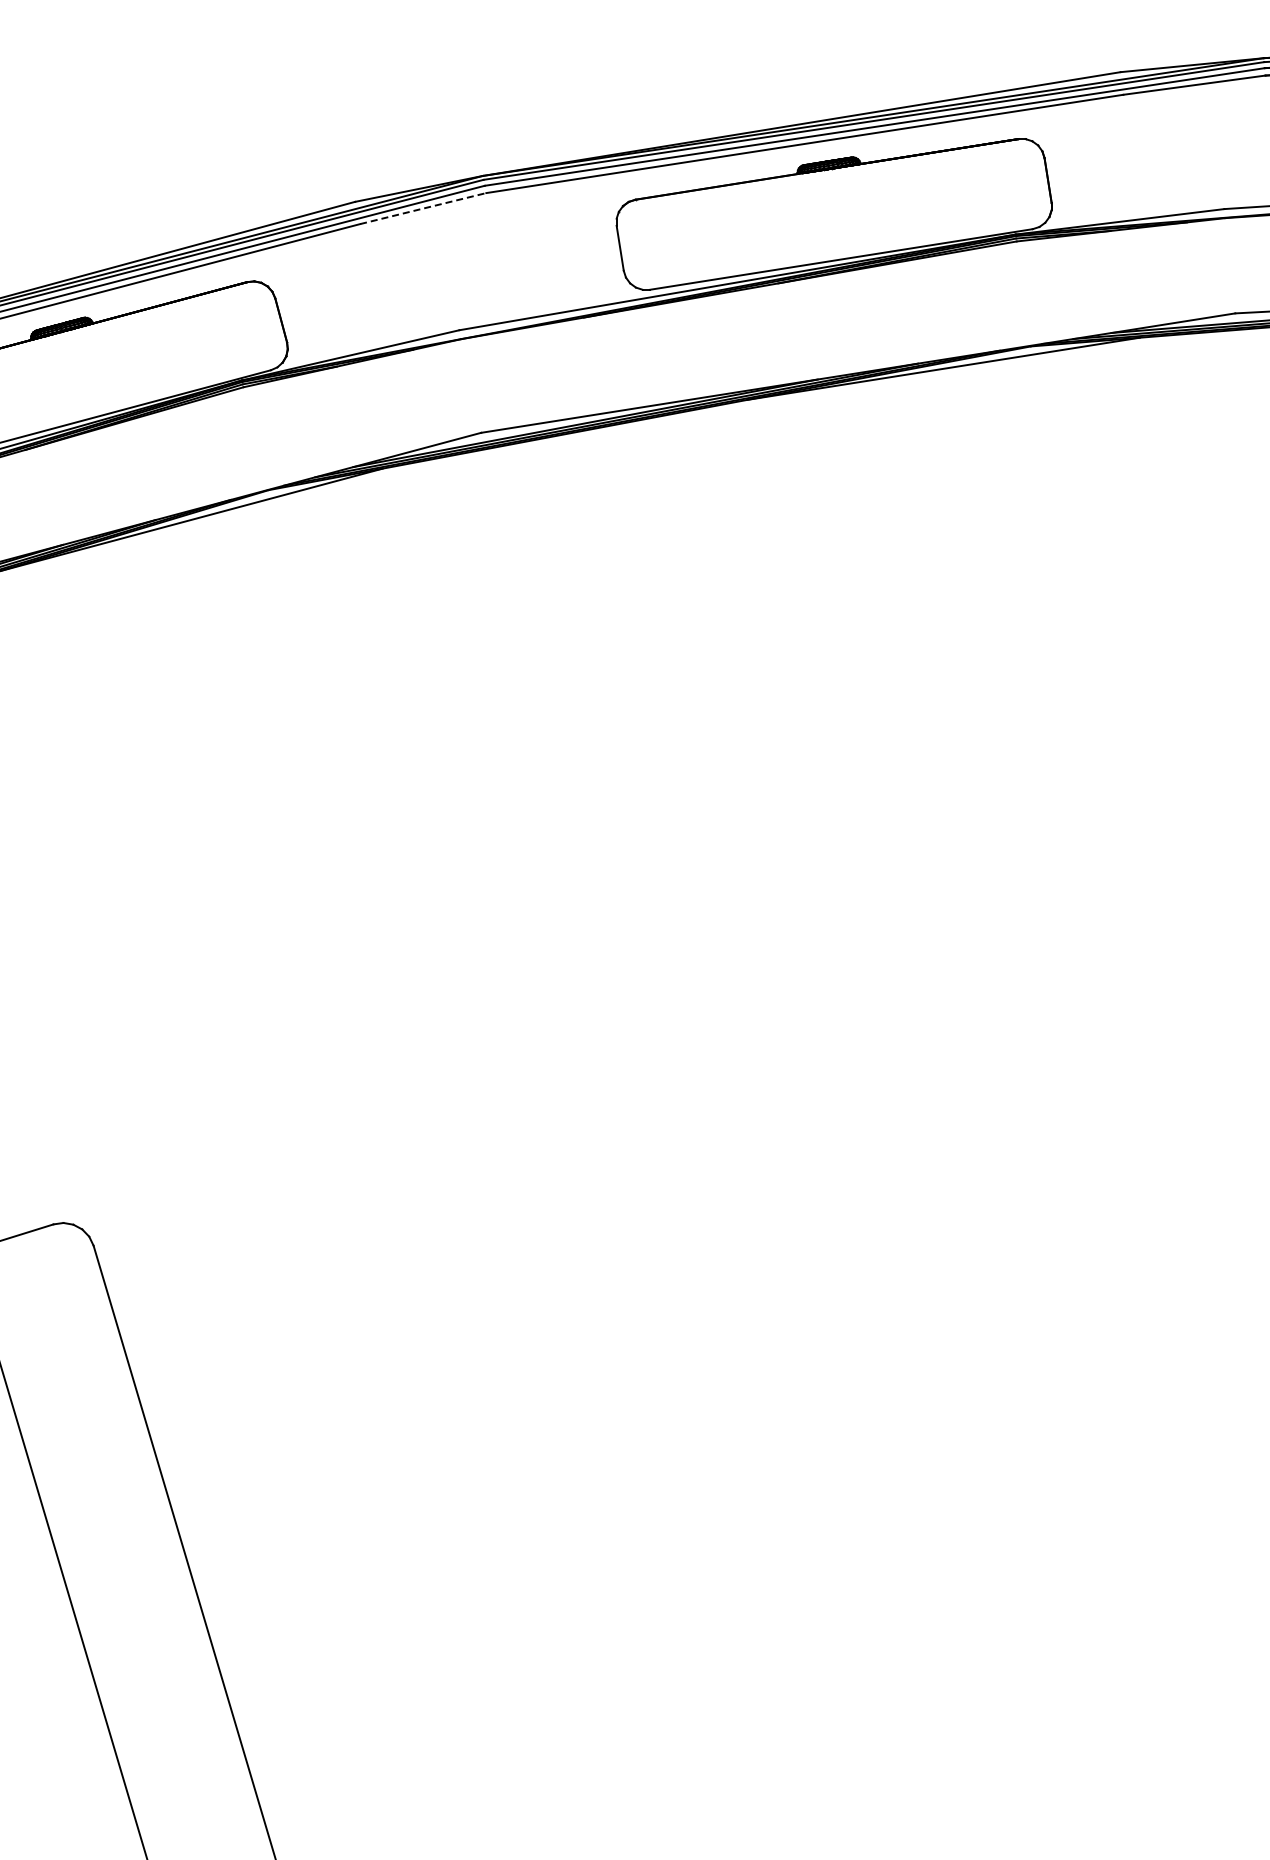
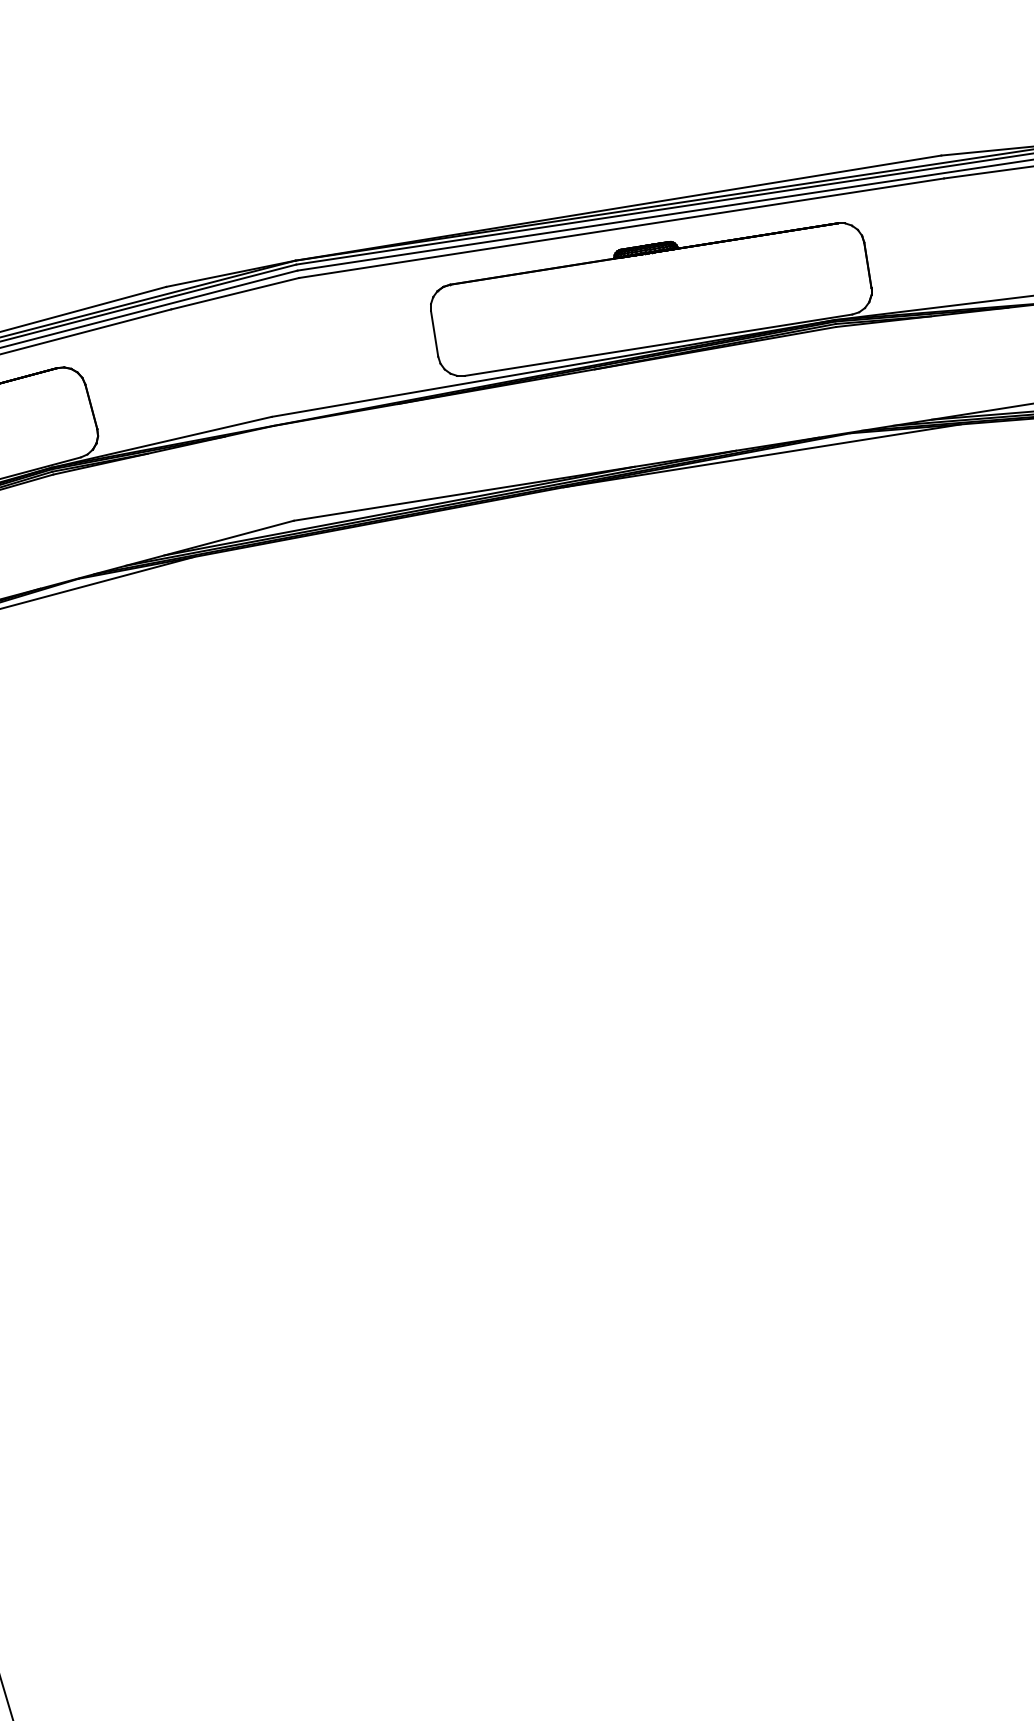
line: (423, 208) -> (235, 293), dashed -> solid

